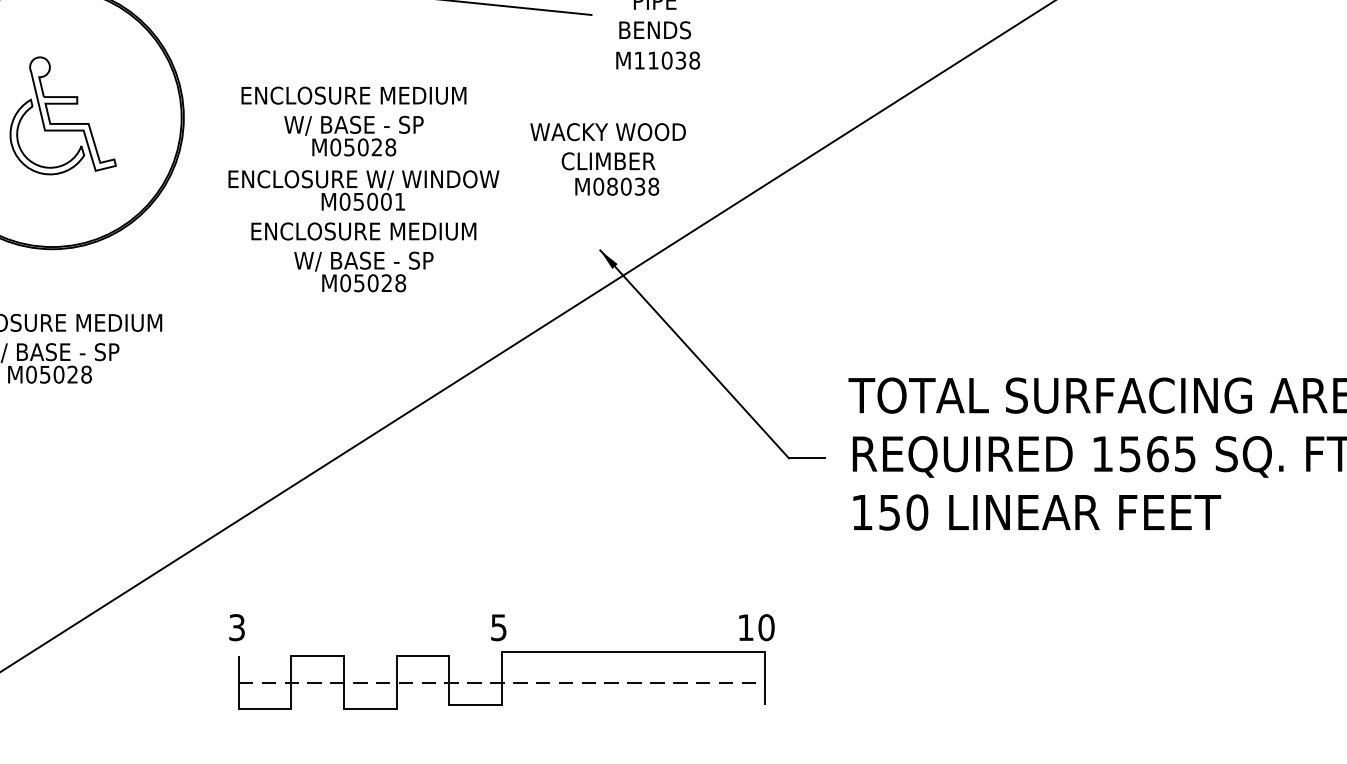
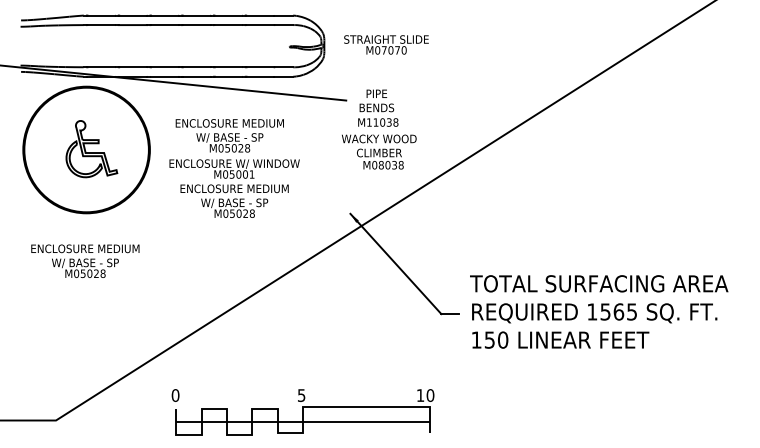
text: (608, 158) -> (379, 151), moved
text: (363, 189) -> (234, 168), moved
text: (236, 627) -> (175, 395), 3 -> 0
line: (502, 683) -> (303, 422), dashed -> solid

